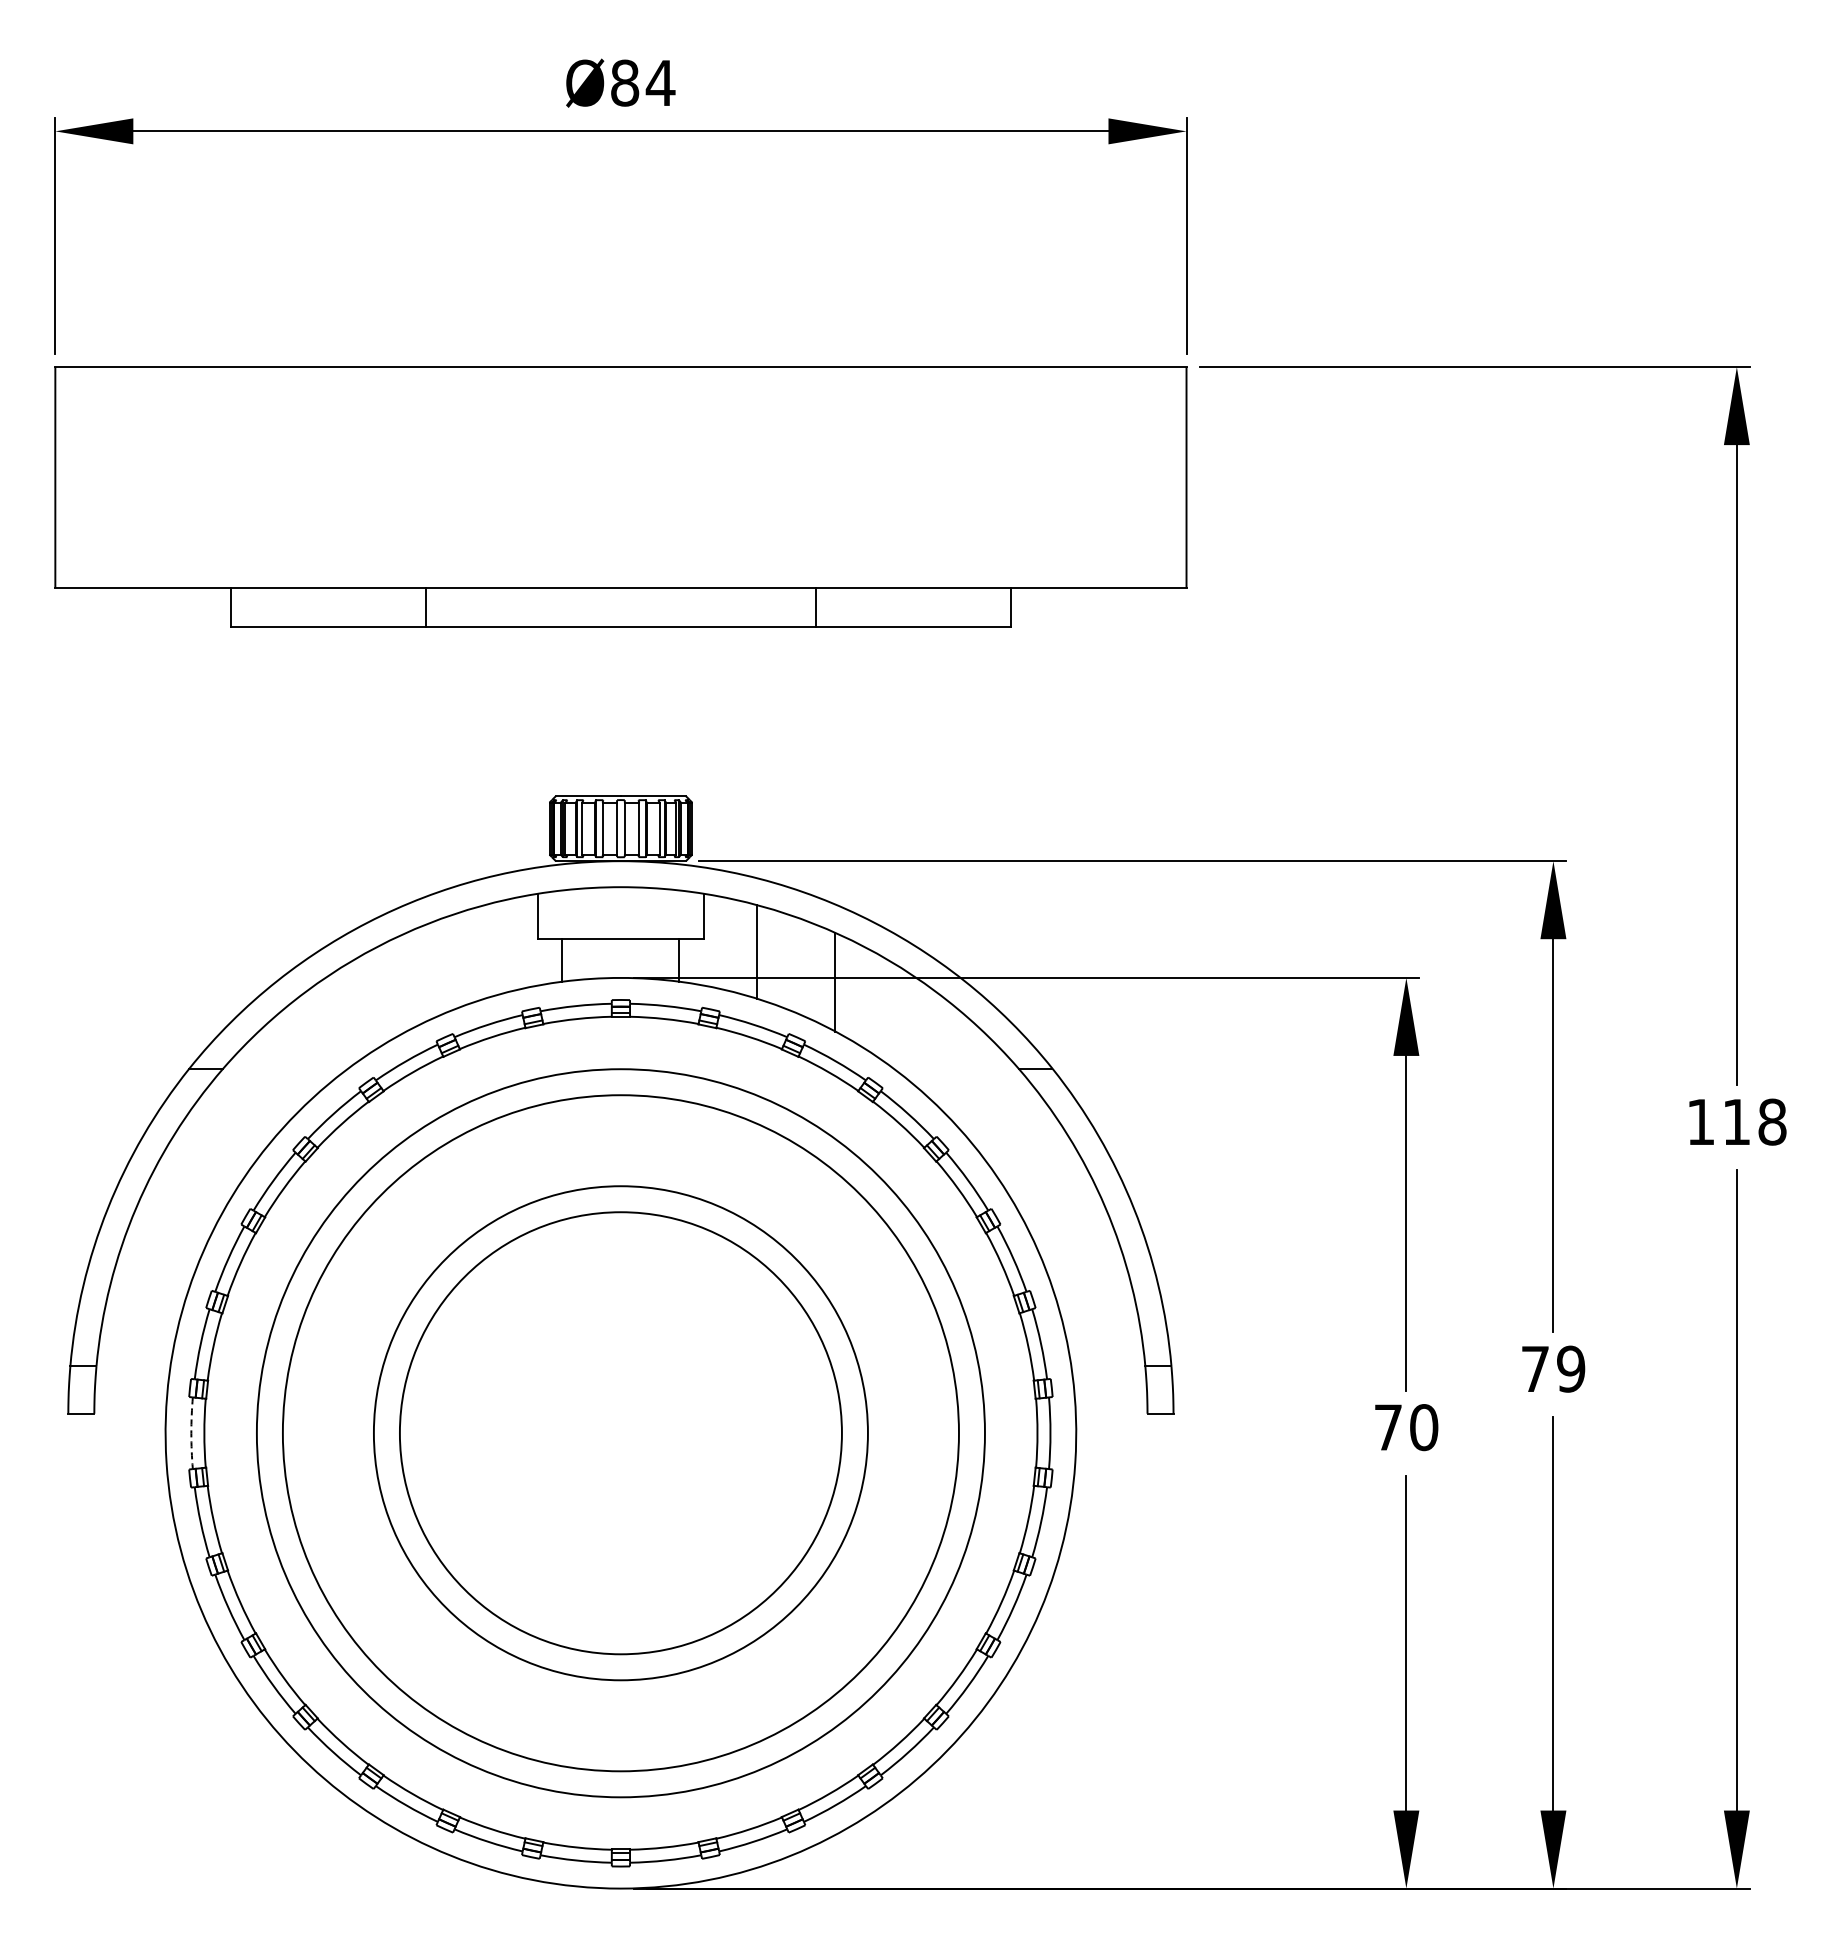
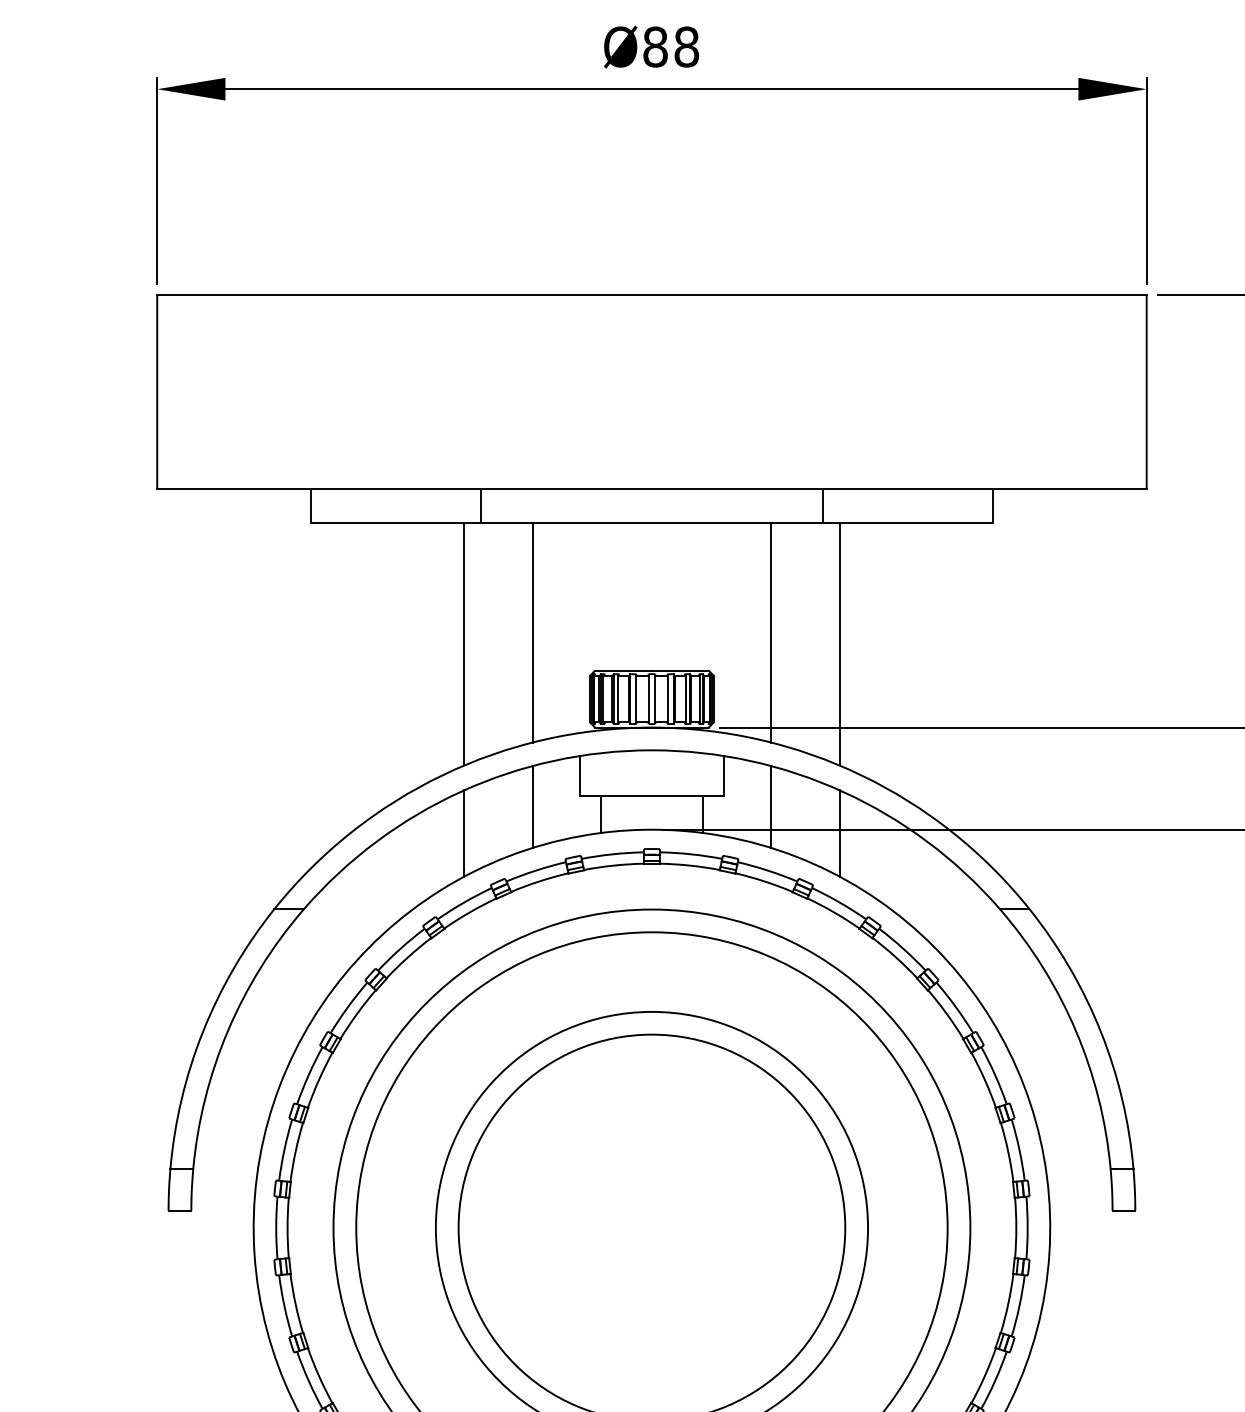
text: (660, 82) -> (686, 46), Ø84 -> Ø88
line: (484, 752) -> (532, 632), added
line: (757, 752) -> (771, 632), added
line: (406, 765) -> (464, 643), added
line: (835, 765) -> (839, 643), added
line: (484, 951) -> (532, 806), added
line: (406, 981) -> (464, 832), added
arc: (191, 1433) -> (276, 1228), dashed -> solid

